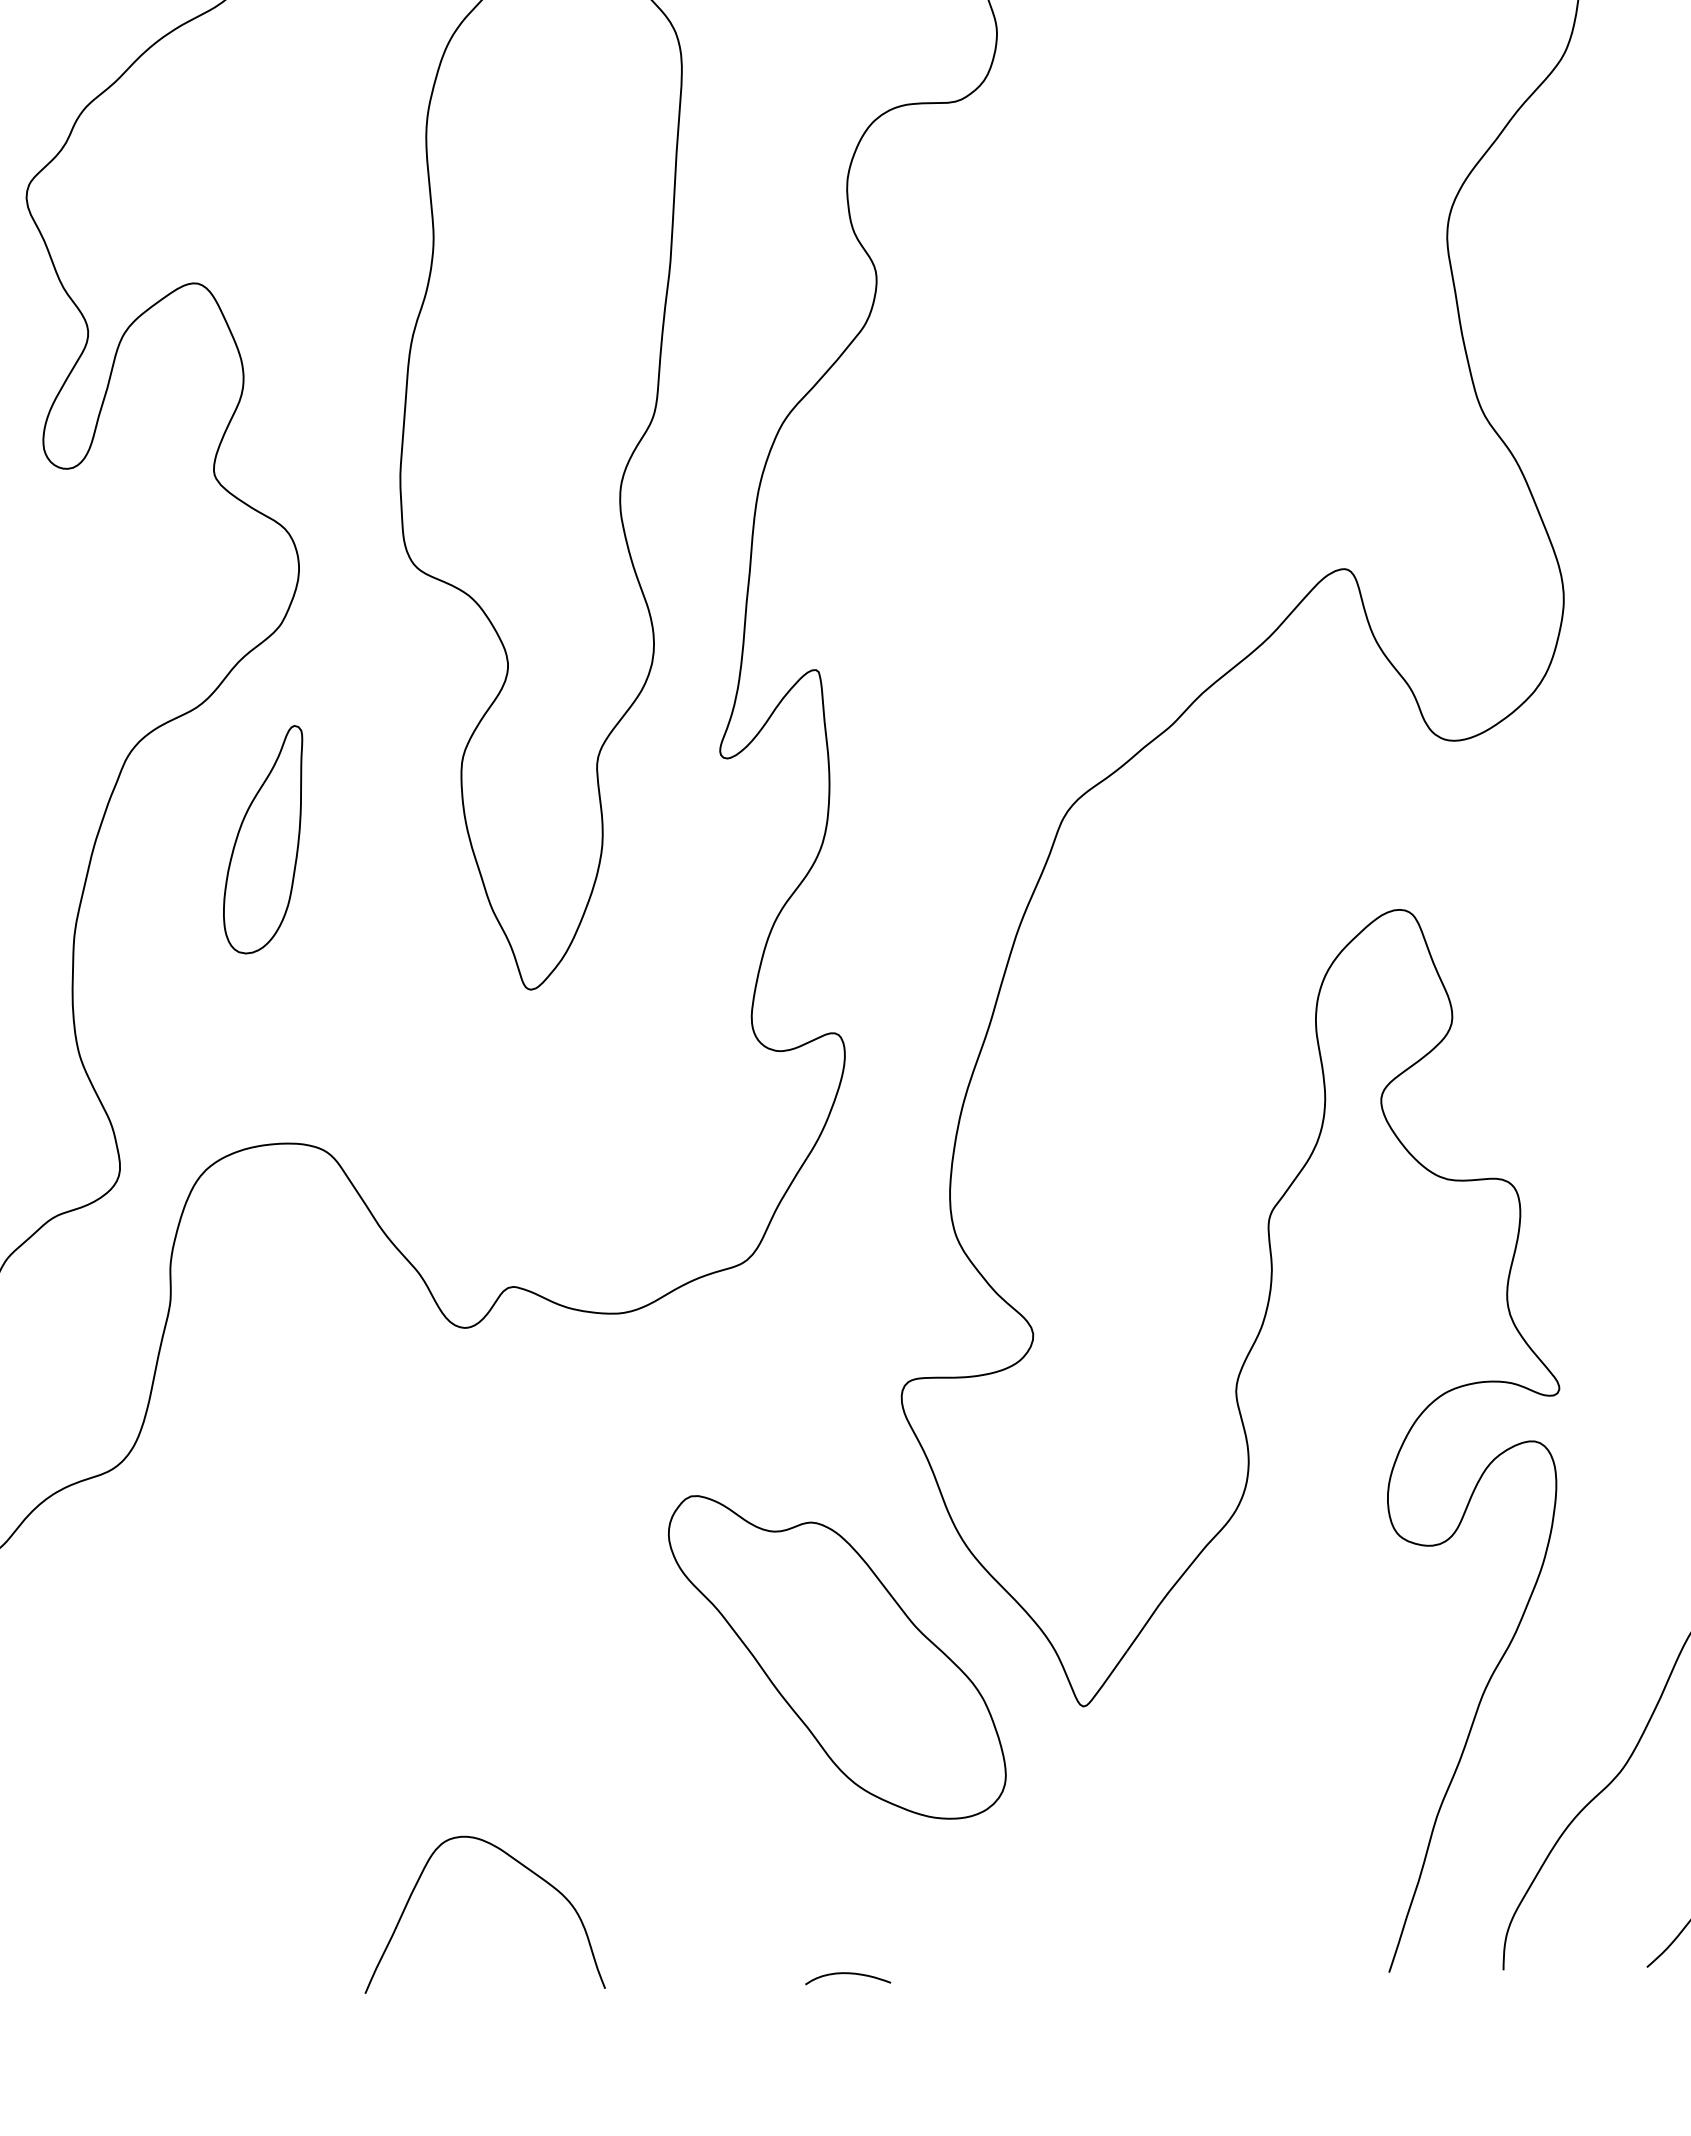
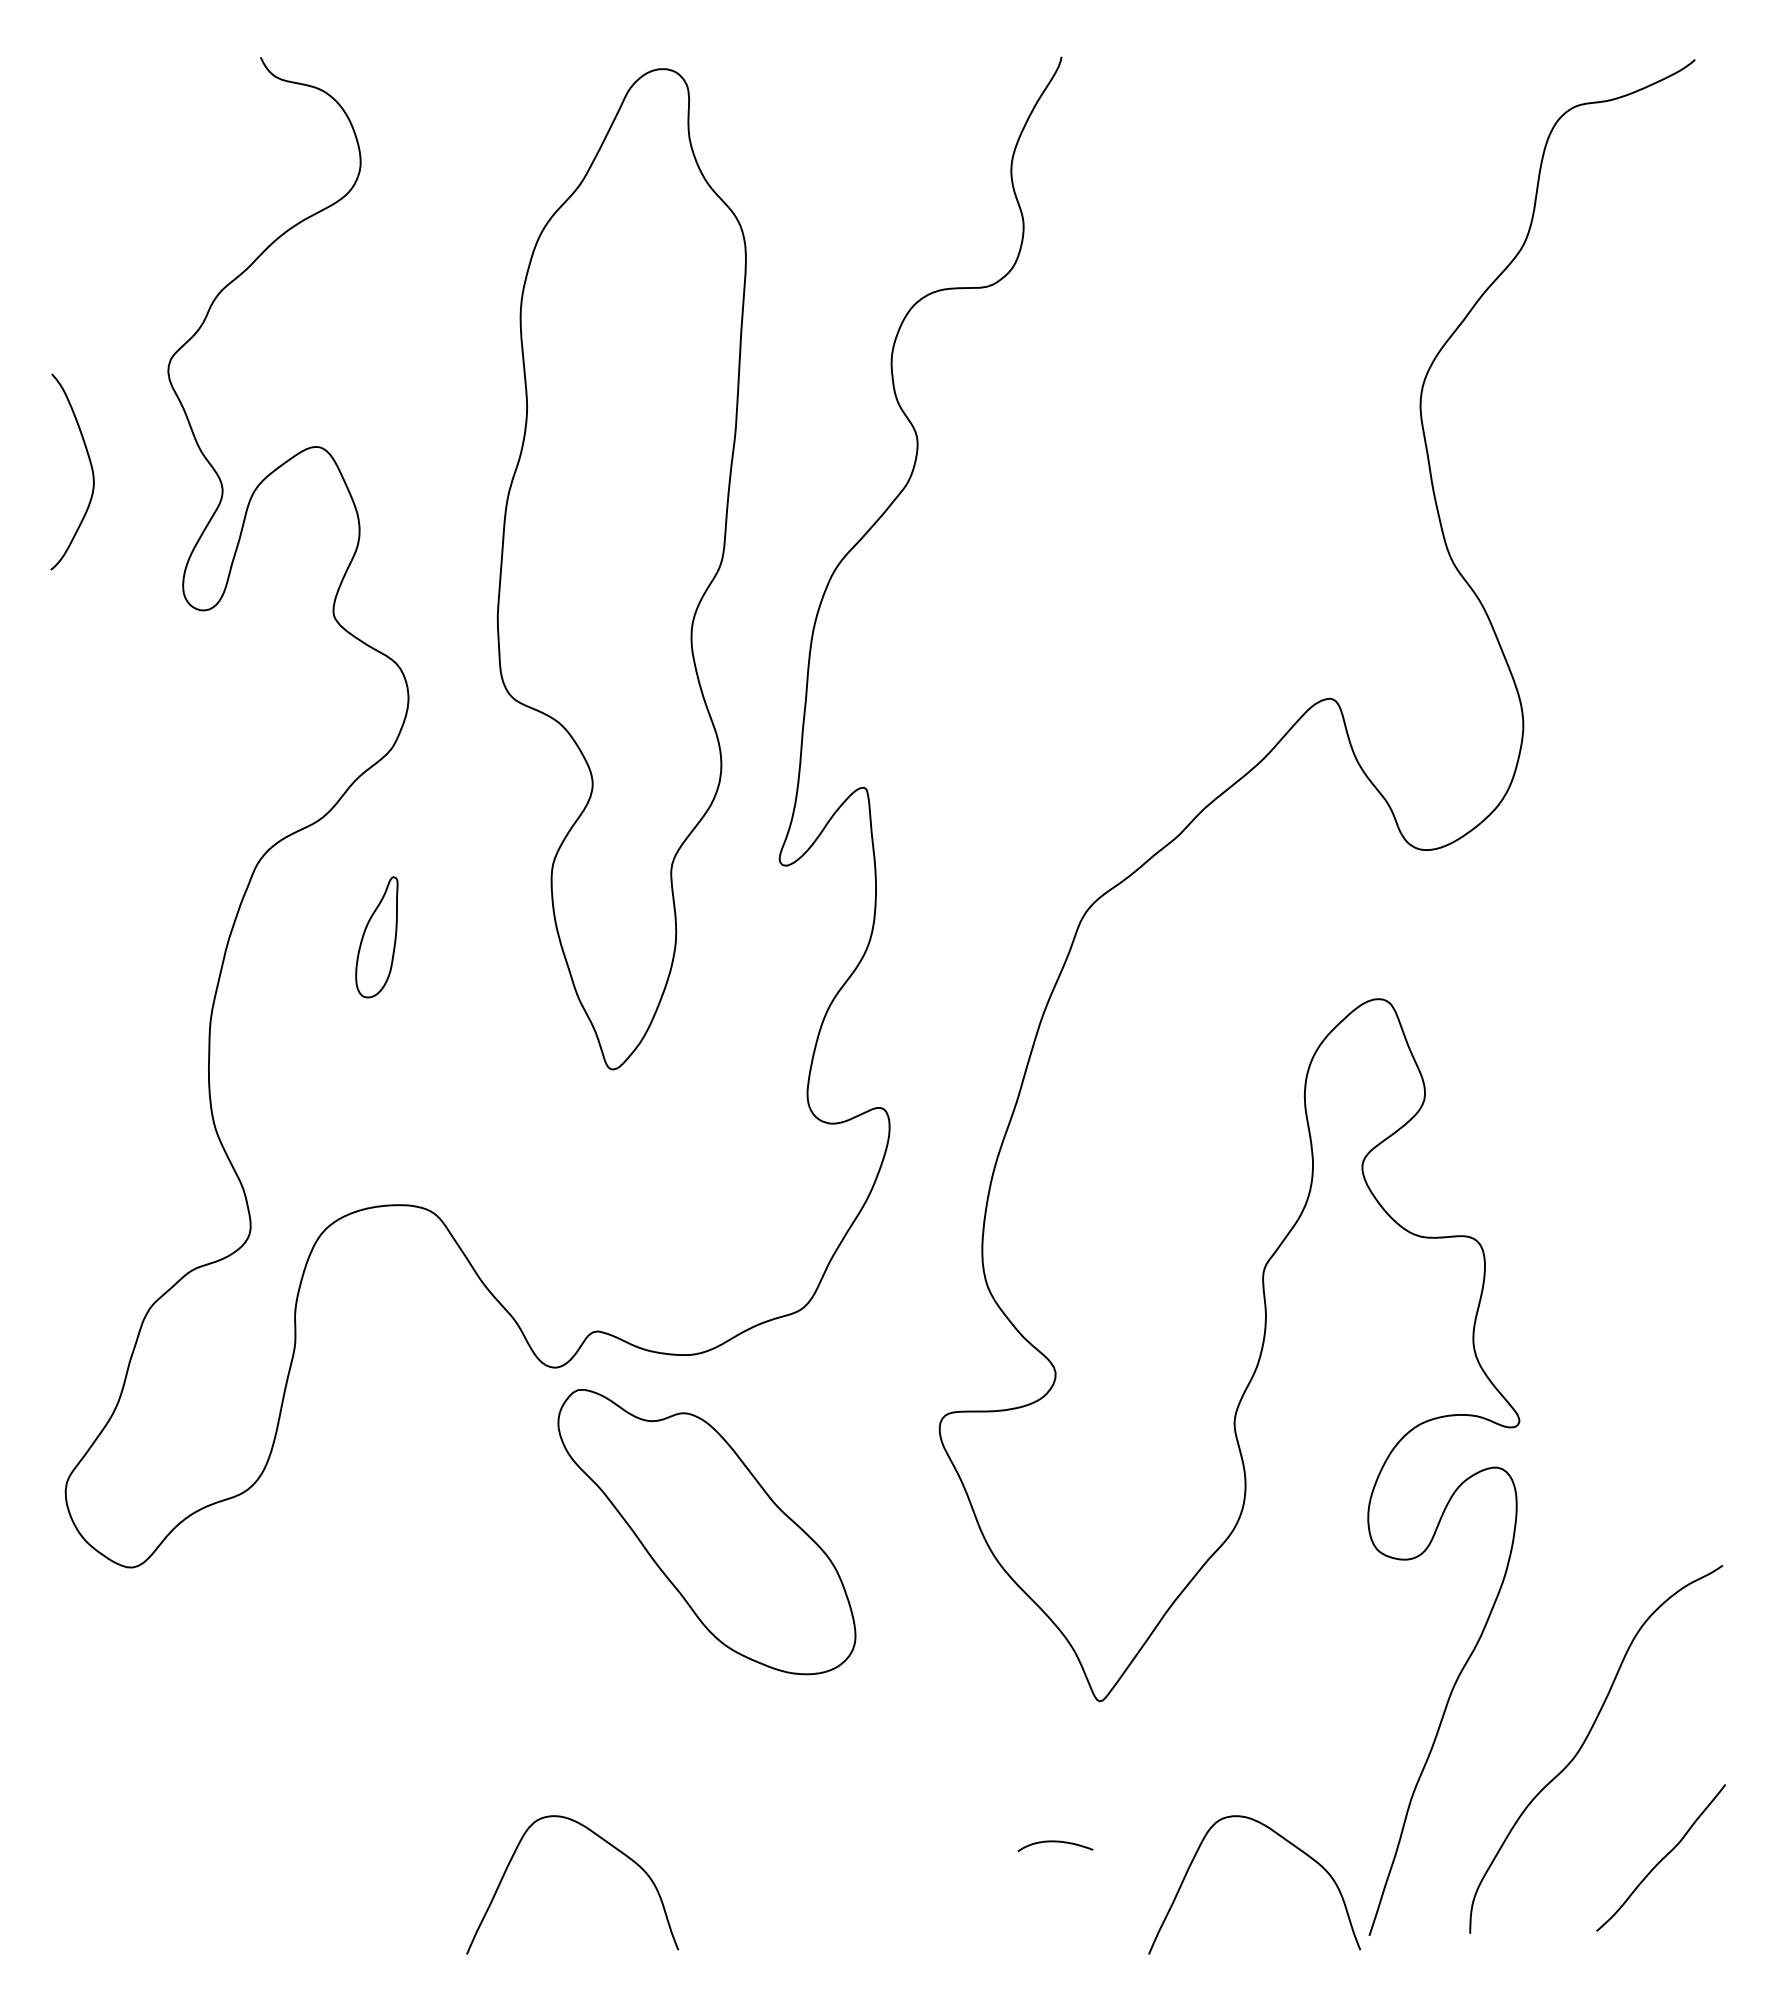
part: (262, 839) -> (376, 937), size x0.6
part: (836, 1657) -> (706, 1532), moved
curve: (1291, 1863) -> (1283, 1839), added
curve: (848, 1974) -> (1055, 1842), moved

